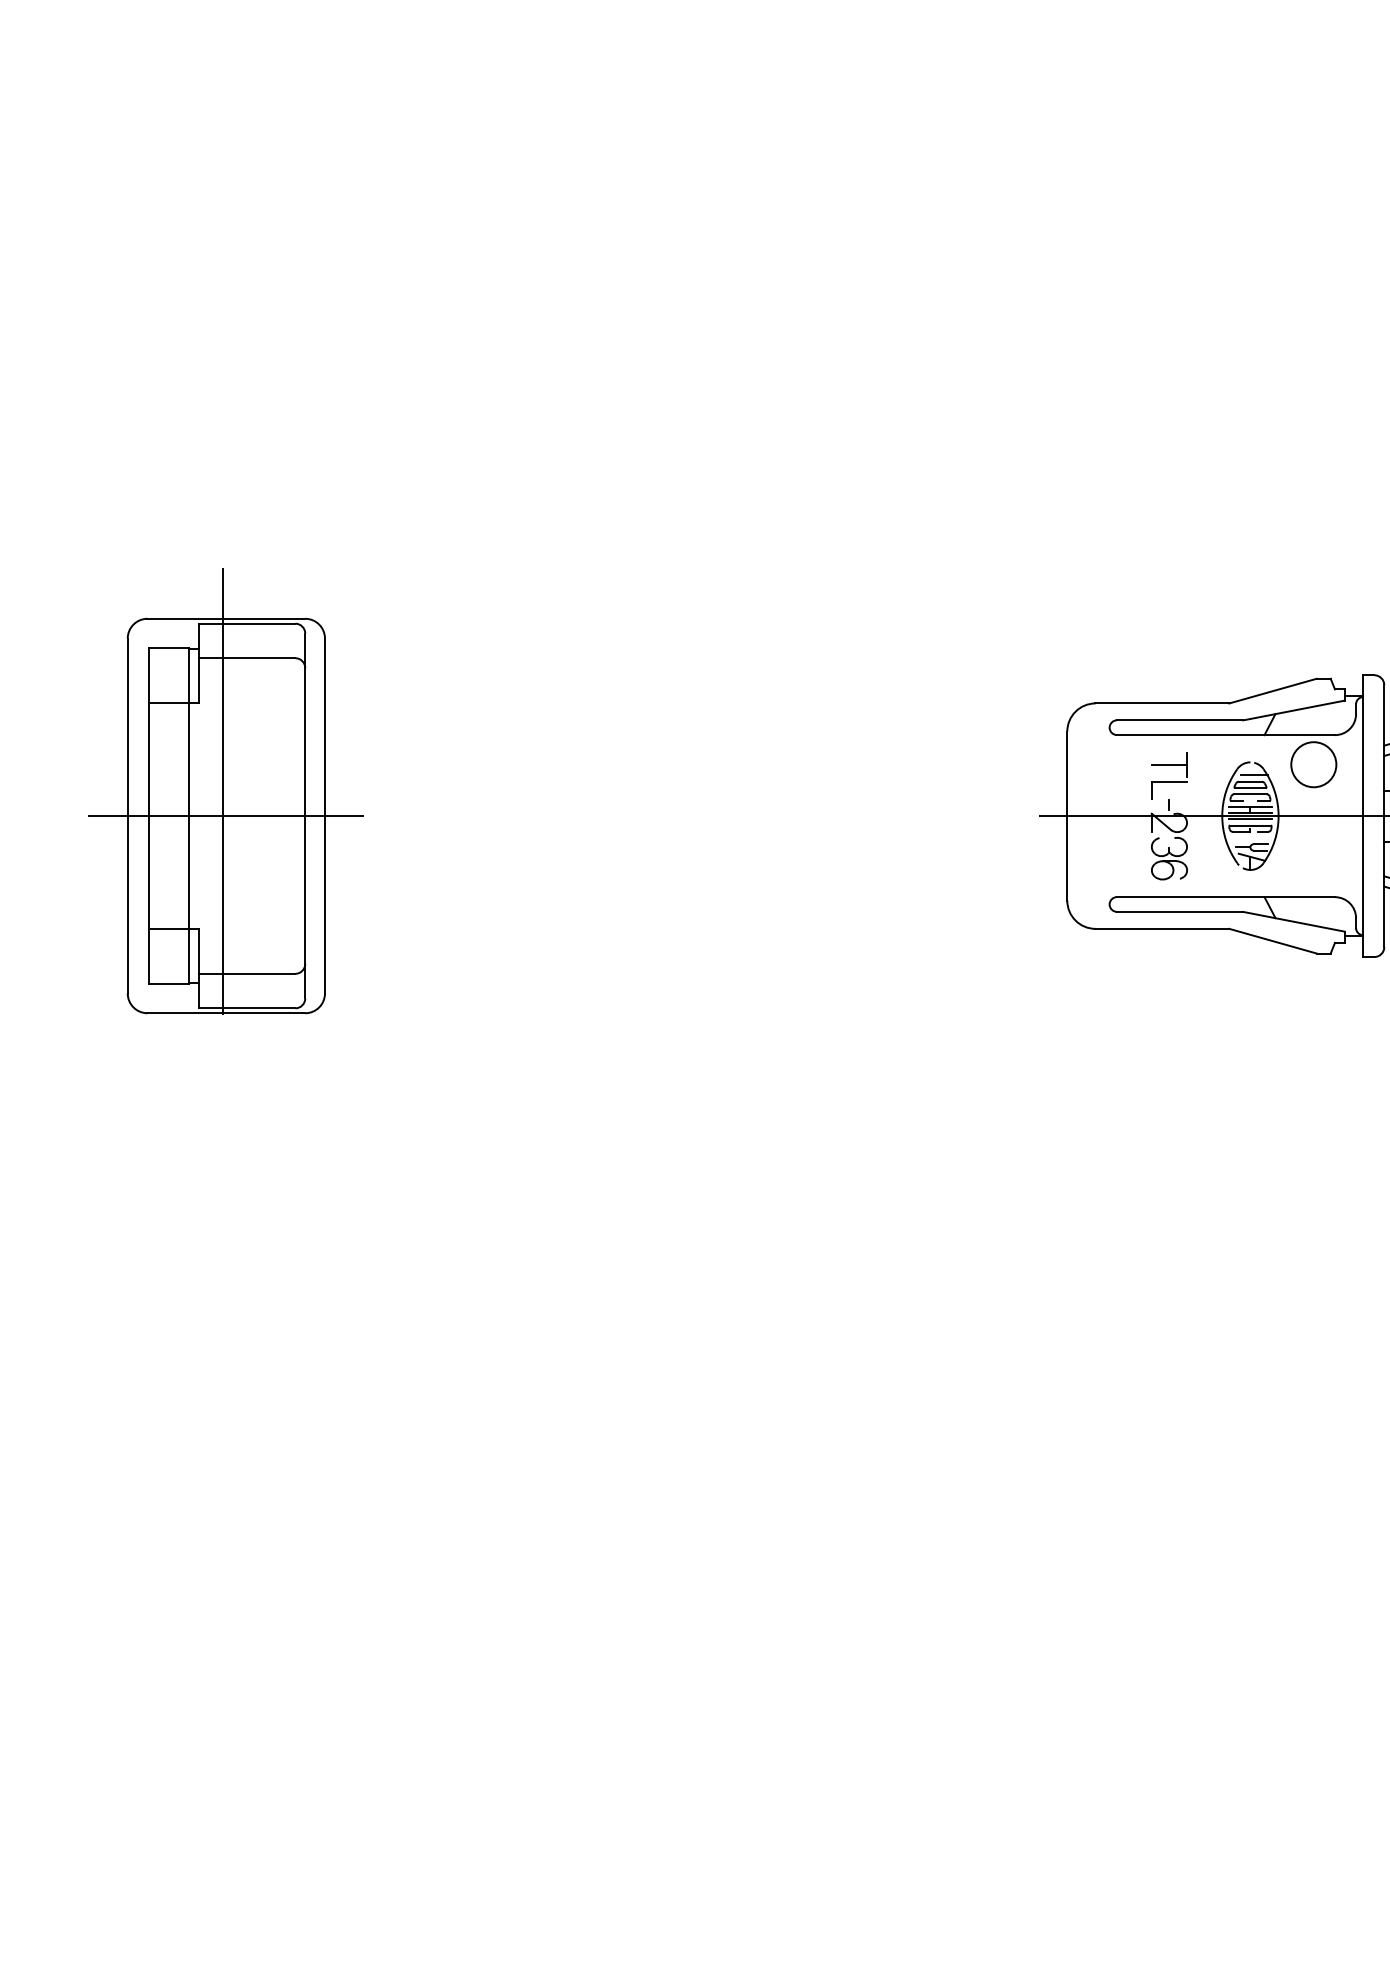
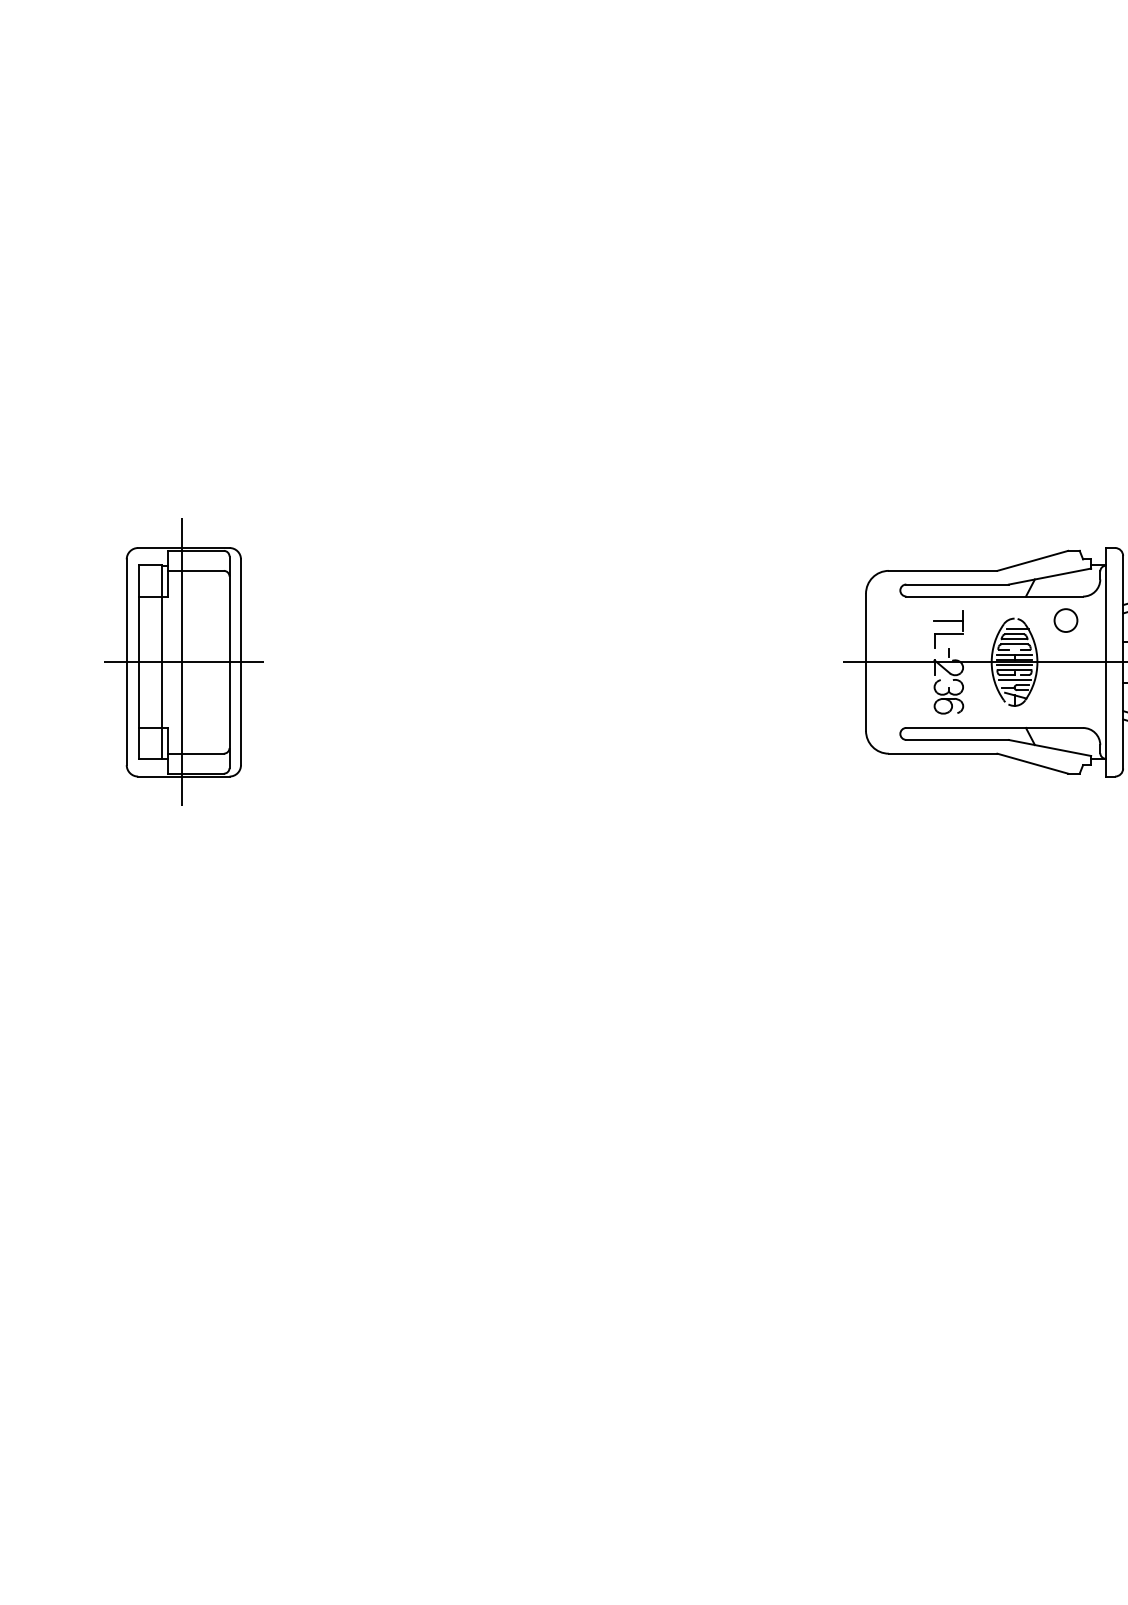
circle: (1313, 764) -> (1065, 620), size x0.62
part: (226, 816) -> (183, 662), size x0.71
line: (1251, 837) -> (1015, 679), added

